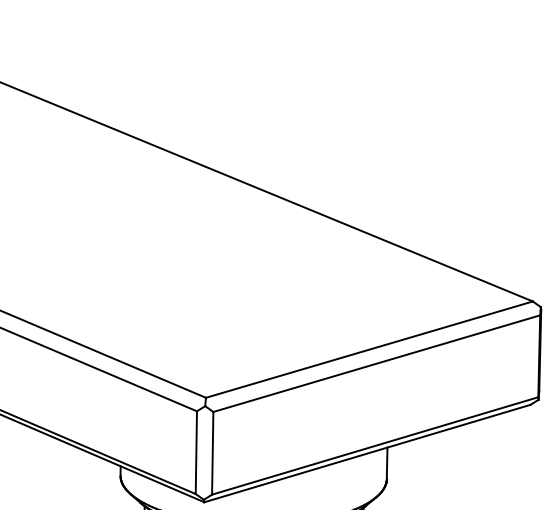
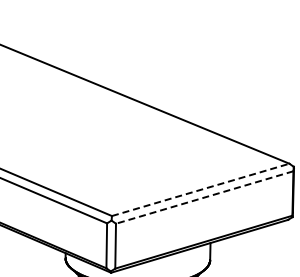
line: (369, 348) -> (200, 189), solid -> dashed
line: (376, 363) -> (204, 197), solid -> dashed

